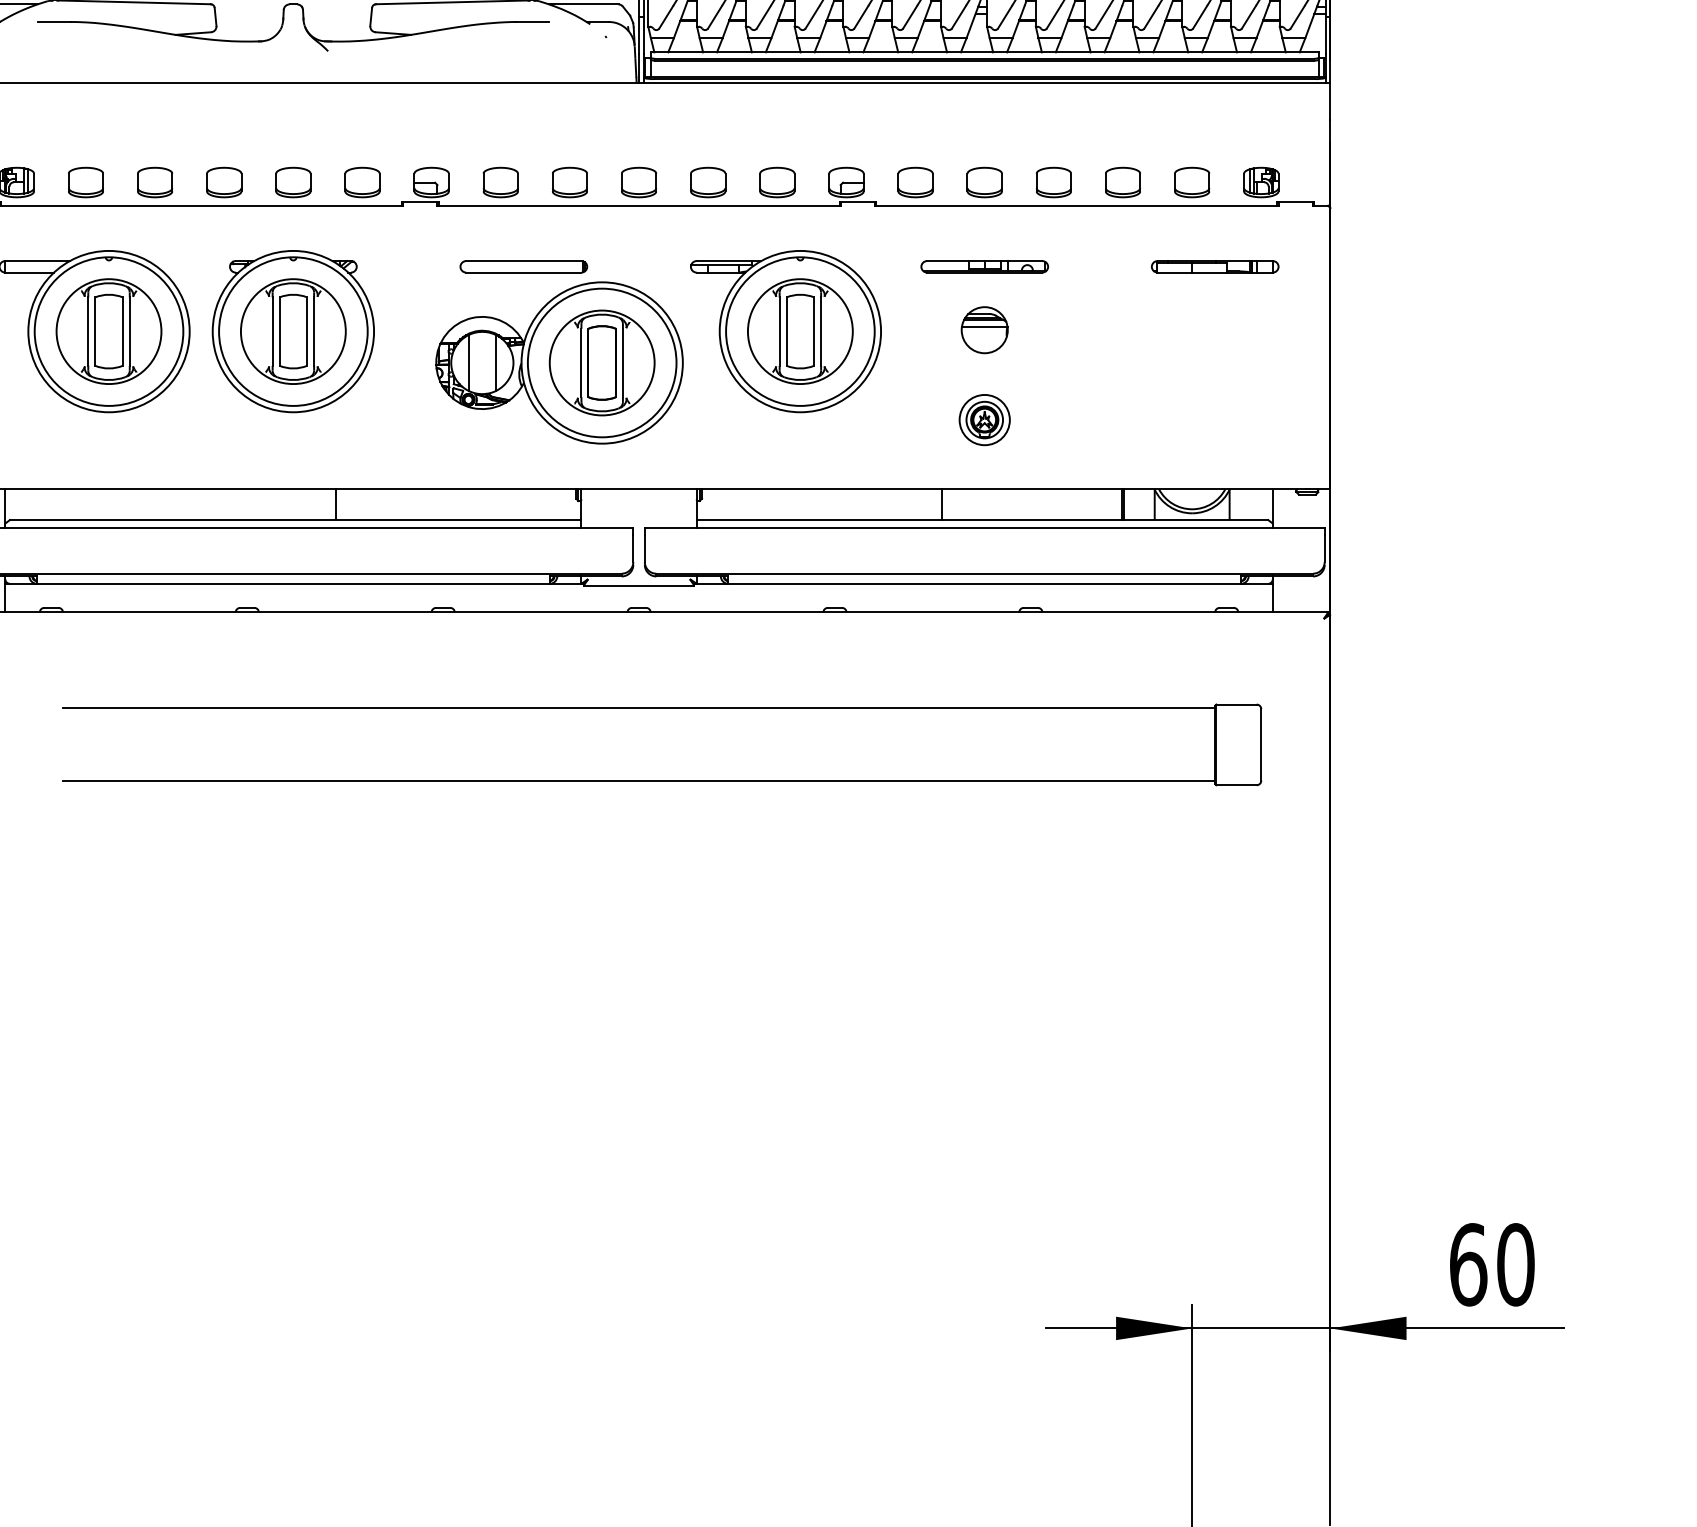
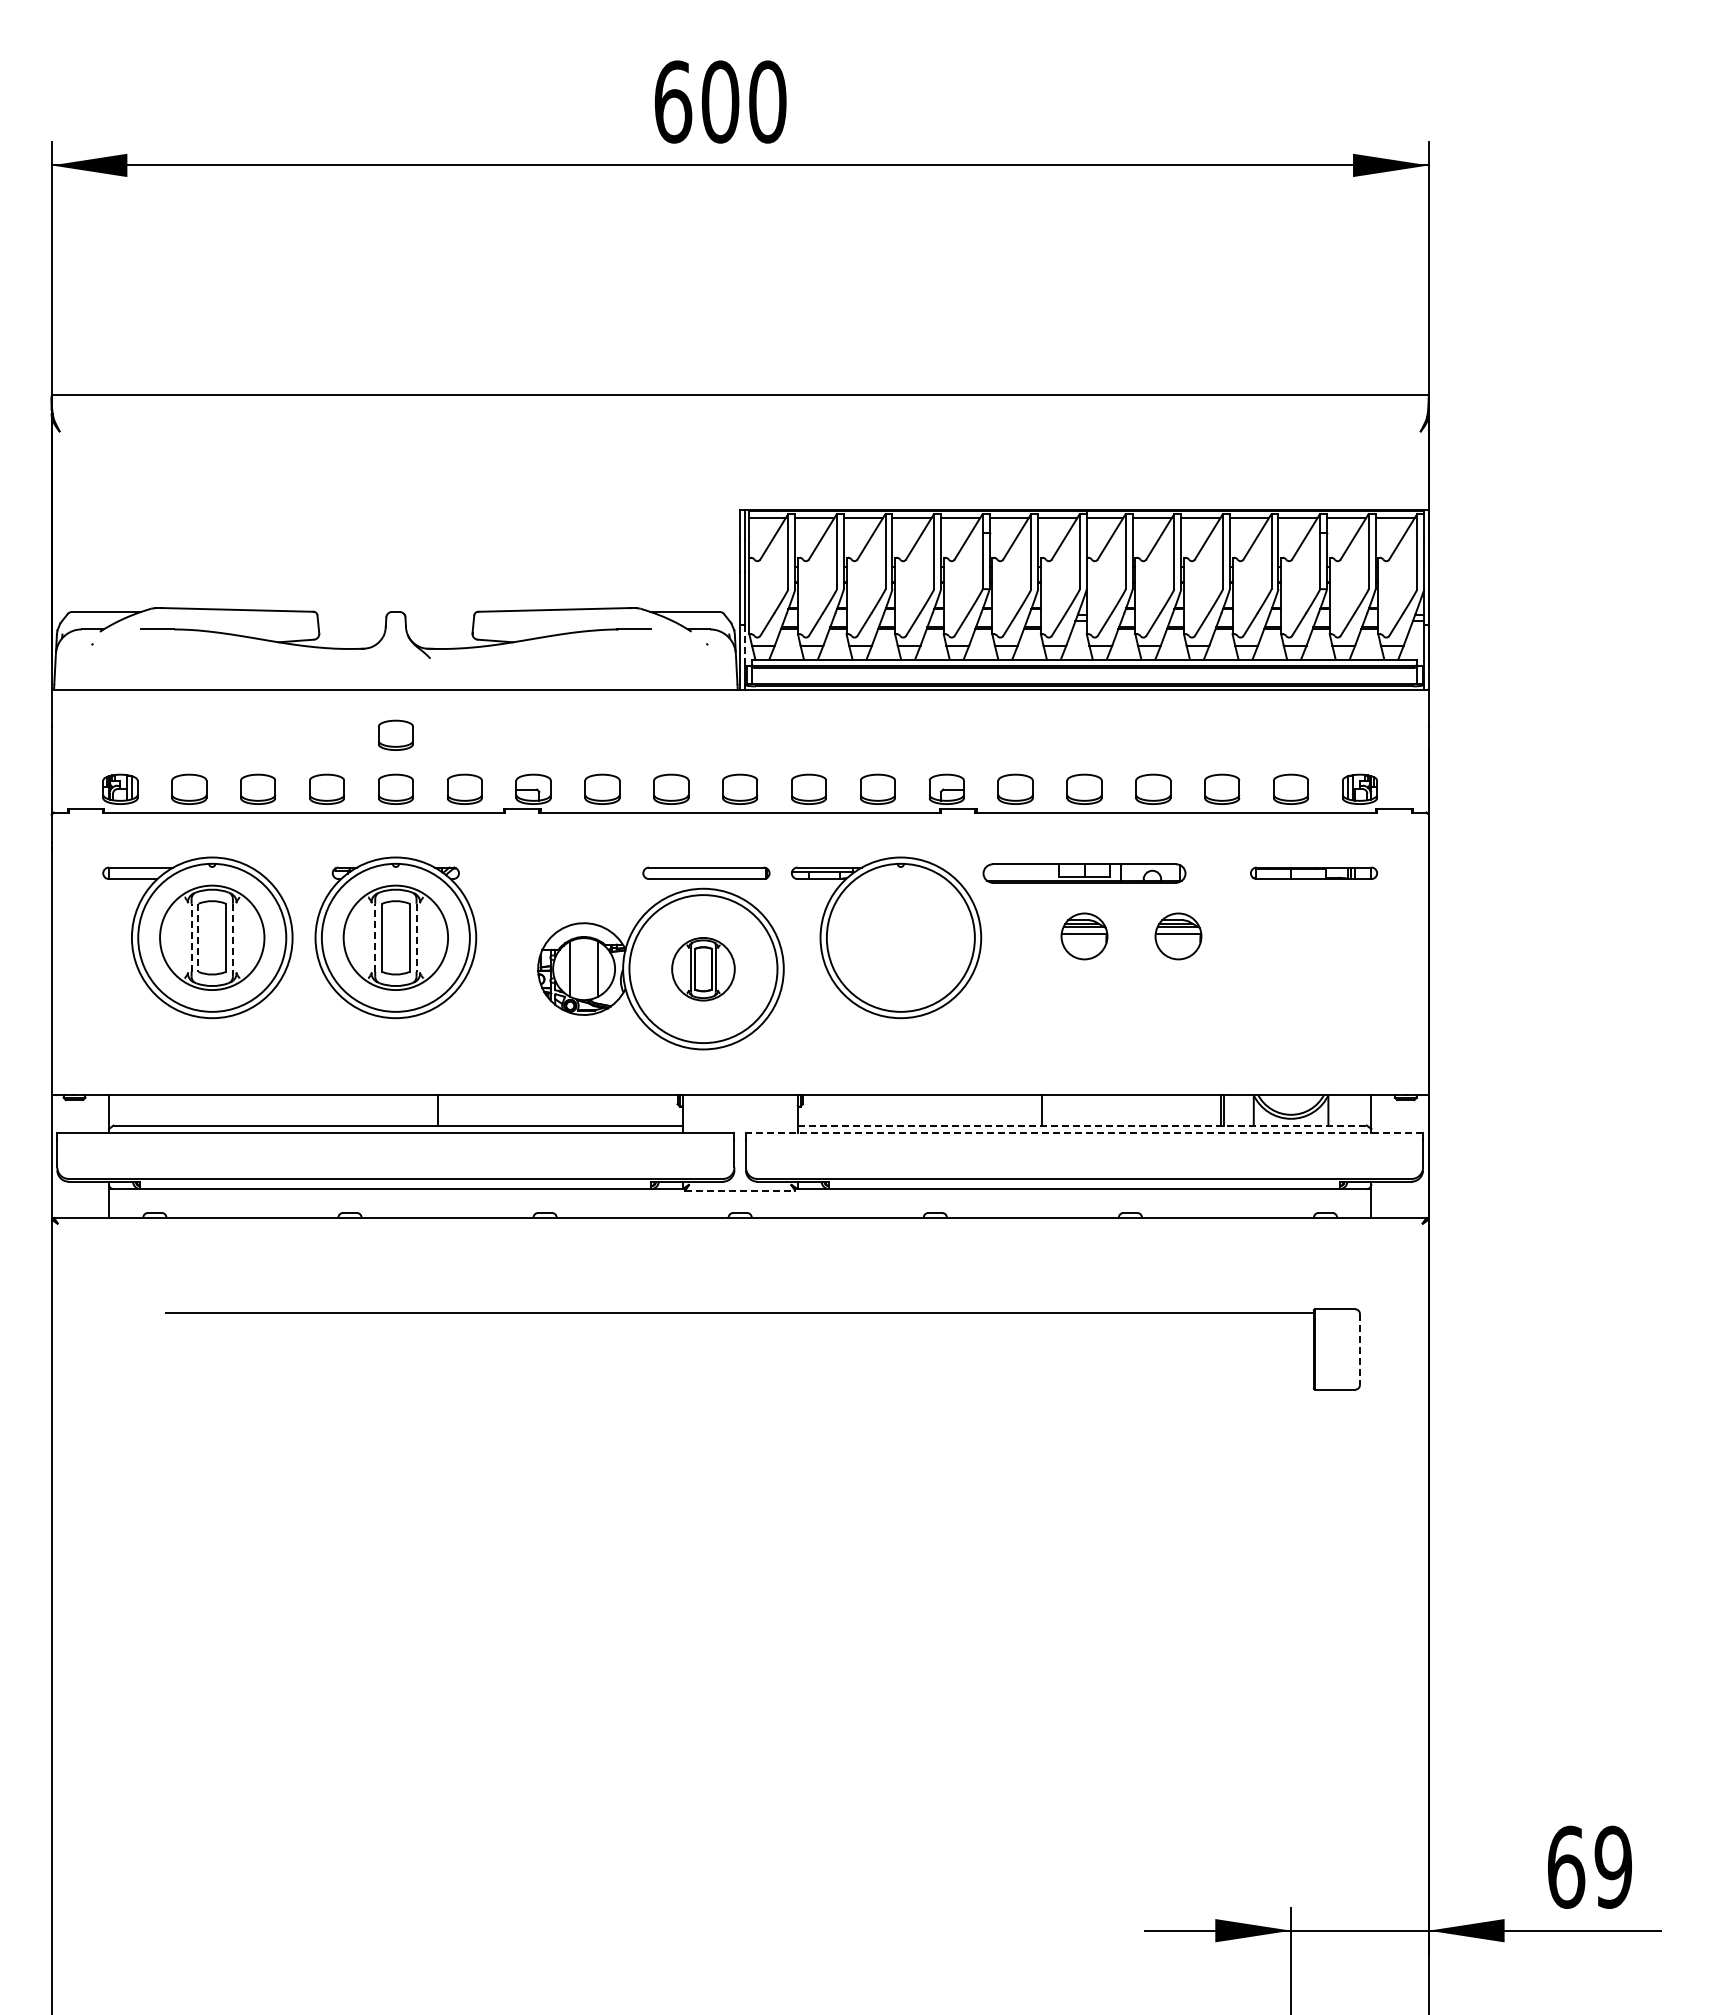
line: (643, 36) -> (744, 643), solid -> dashed
part: (292, 127) -> (395, 734), added
part: (523, 265) -> (706, 872), moved
part: (984, 265) -> (1084, 872), size x1.6
part: (1079, 330) -> (1178, 936), added
line: (88, 331) -> (191, 937), solid -> dashed
line: (272, 331) -> (375, 937), solid -> dashed
part: (800, 331) -> (900, 937), removed
line: (95, 332) -> (198, 938), solid -> dashed
line: (129, 332) -> (232, 938), solid -> dashed
line: (314, 332) -> (416, 938), solid -> dashed
part: (602, 363) -> (703, 969), size x0.6
part: (984, 419) -> (1084, 1025), removed
line: (982, 520) -> (1082, 1125), solid -> dashed
line: (984, 528) -> (1084, 1133), solid -> dashed
line: (639, 586) -> (740, 1191), solid -> dashed
line: (1260, 744) -> (1359, 1349), solid -> dashed
line: (639, 781) -> (740, 1385), removed
text: (1515, 1263) -> (1613, 1866), 60 -> 69

